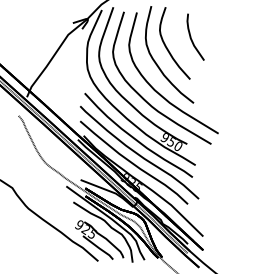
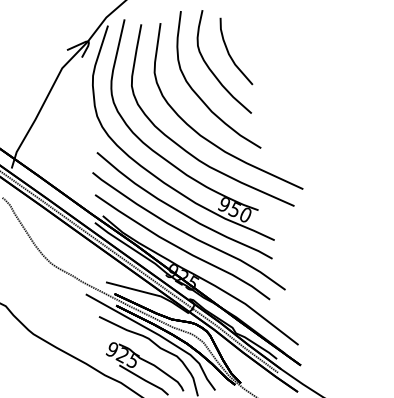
part: (195, 36) -> (235, 50), moved

